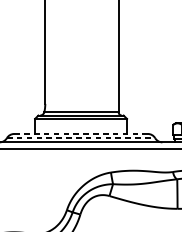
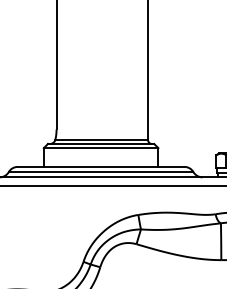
line: (81, 133) -> (101, 166), dashed -> solid
line: (81, 138) -> (101, 172), dashed -> solid

